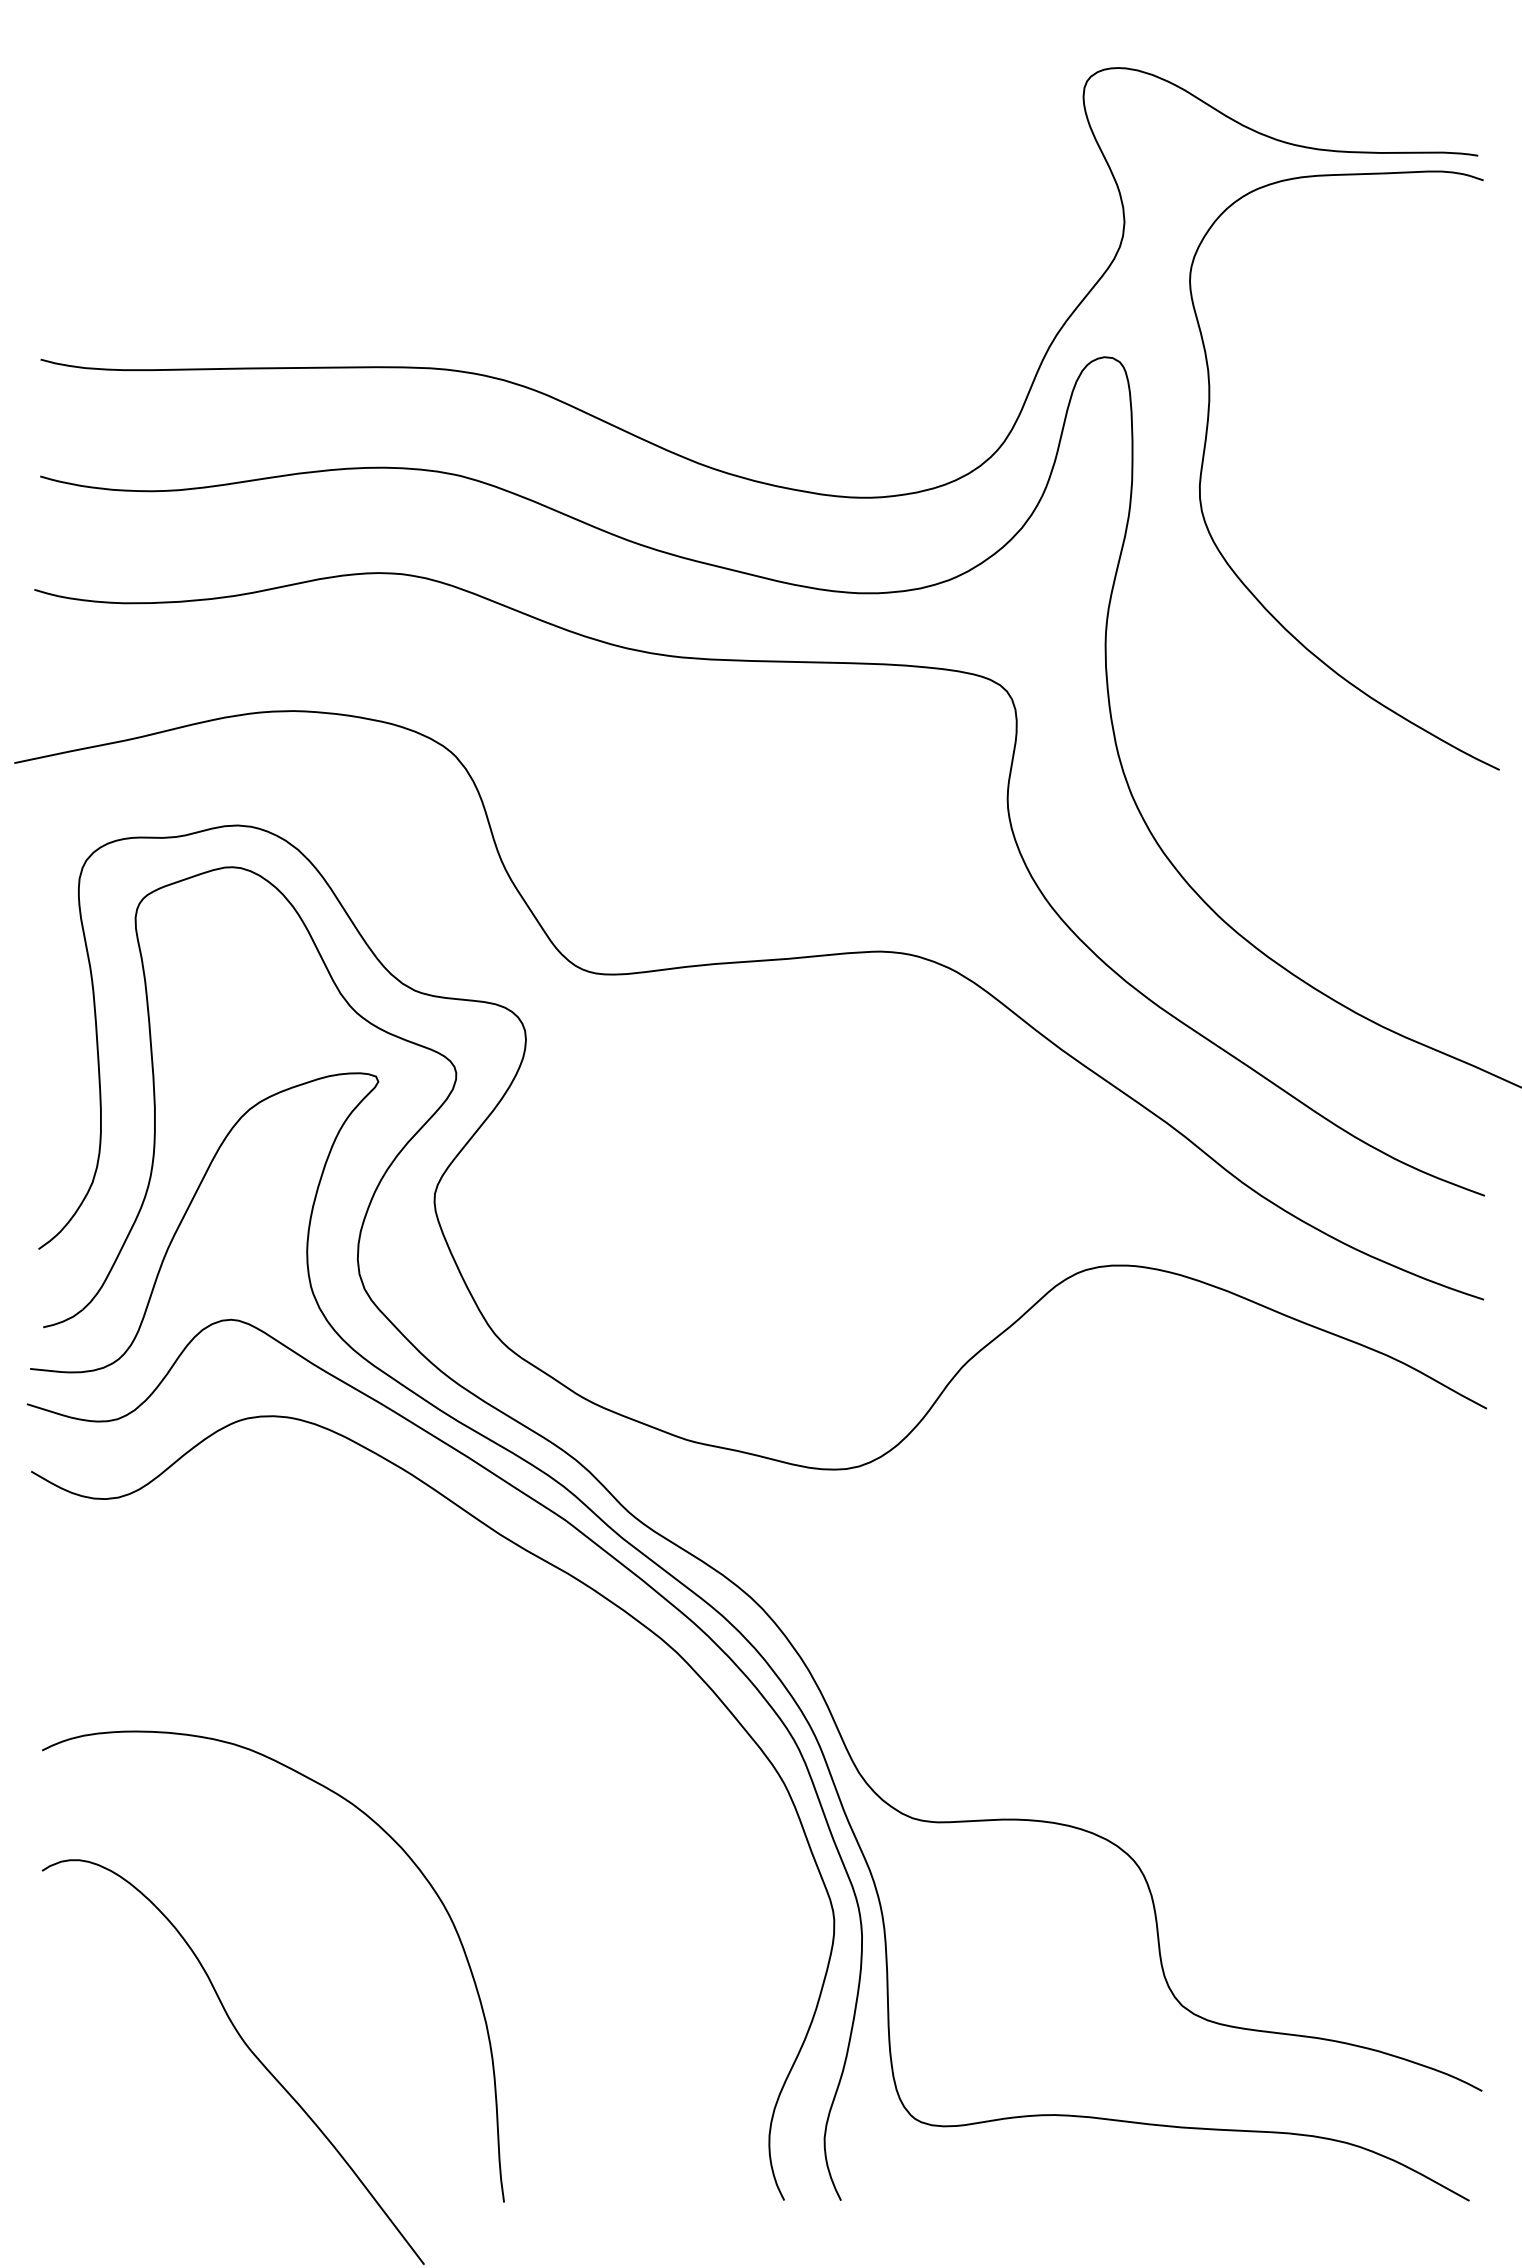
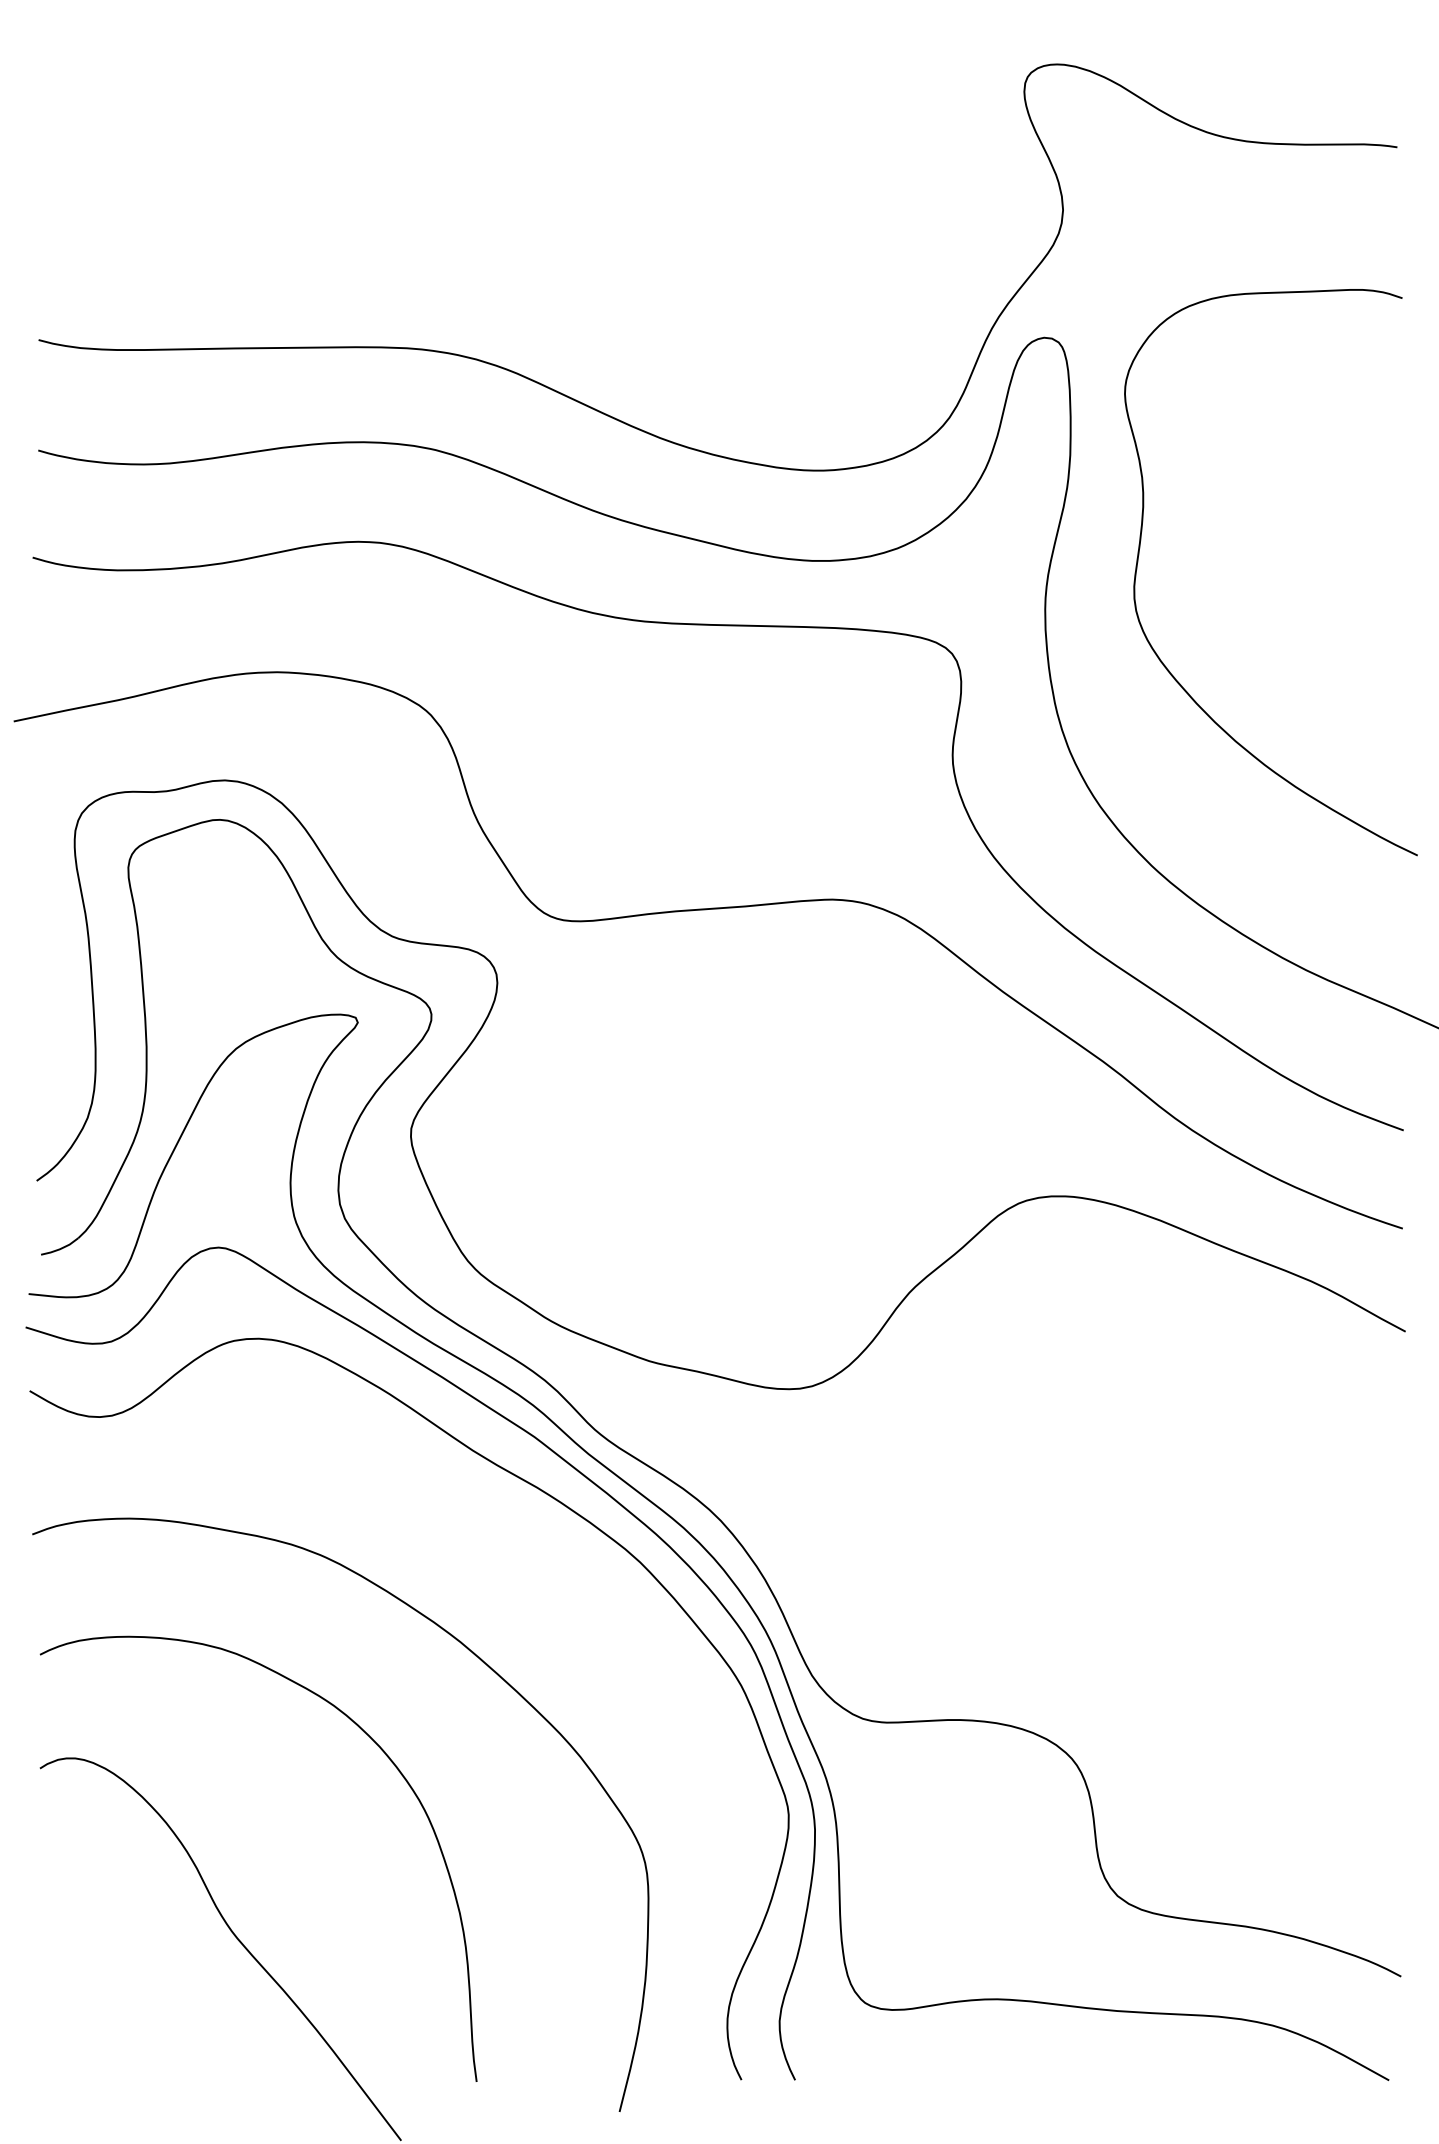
curve: (1205, 450) -> (1139, 553), moved
curve: (505, 1754) -> (478, 1658), added

